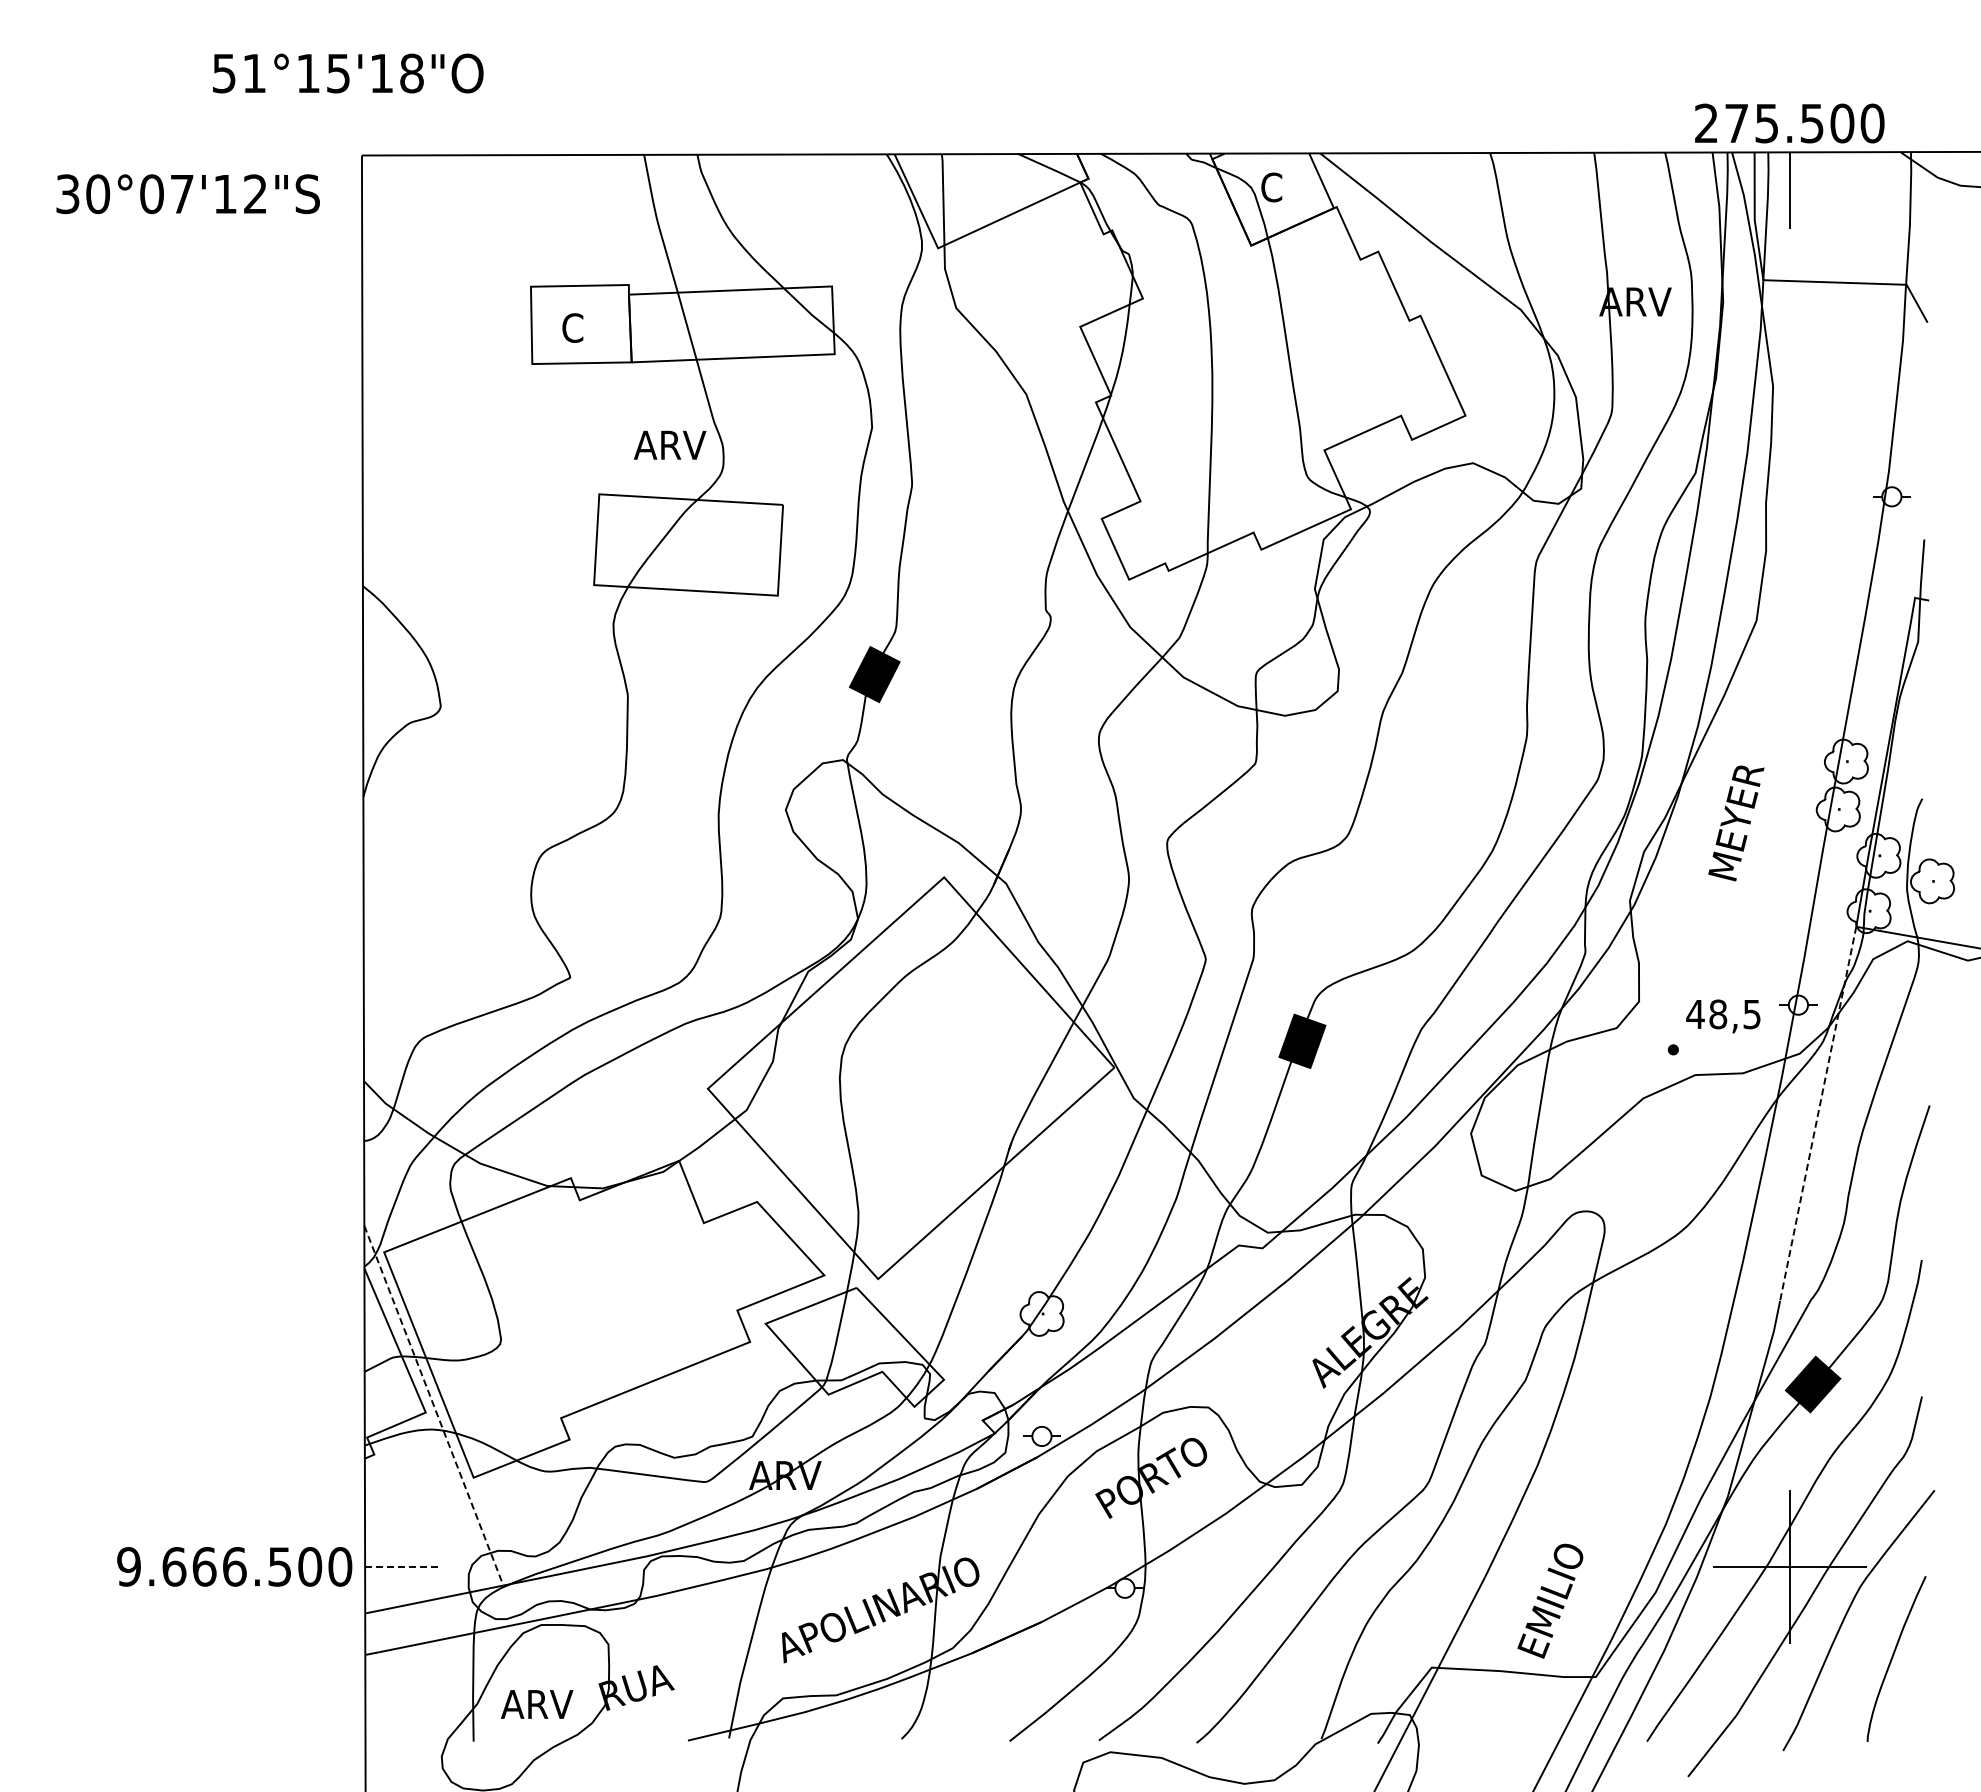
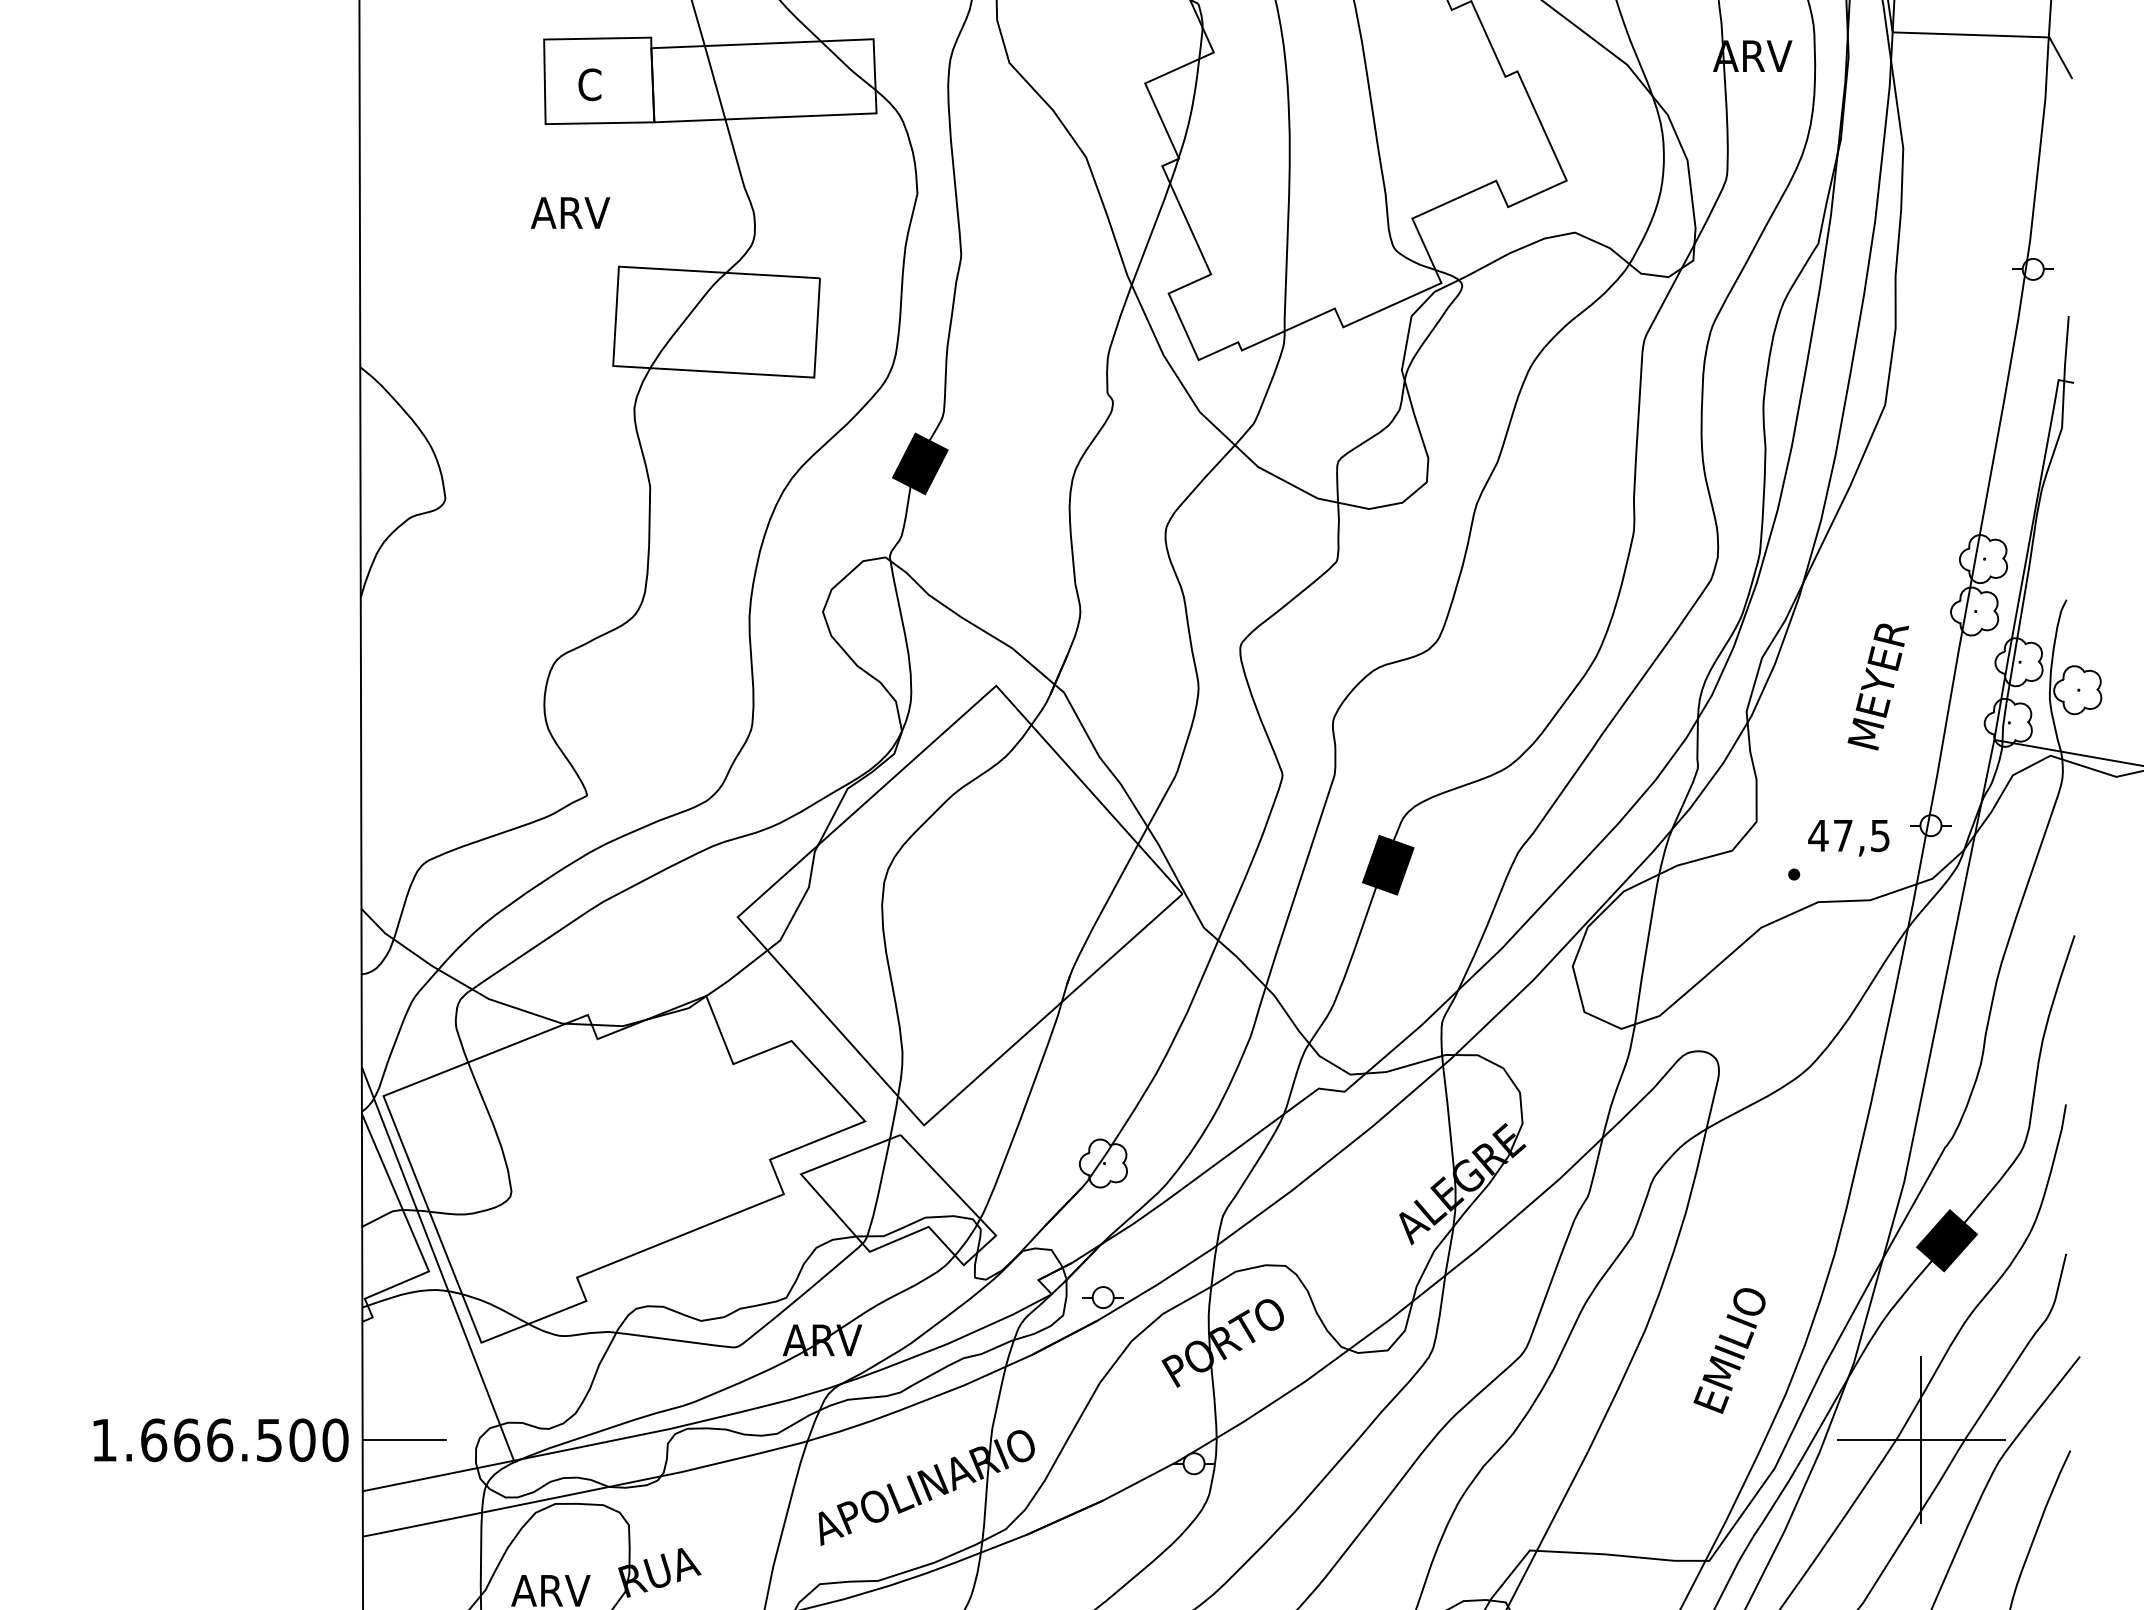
text: (669, 444) -> (569, 212), moved
text: (1736, 823) -> (1878, 687), moved
text: (1718, 1014) -> (1843, 835), 48,5 -> 47,5
line: (1818, 1113) -> (1952, 944), dashed -> solid
line: (433, 1405) -> (437, 1263), dashed -> solid
text: (128, 1566) -> (103, 1439), 9.666.500 -> 1.666.500
line: (404, 1566) -> (405, 1439), dashed -> solid
text: (1550, 1600) -> (1729, 1350), moved

